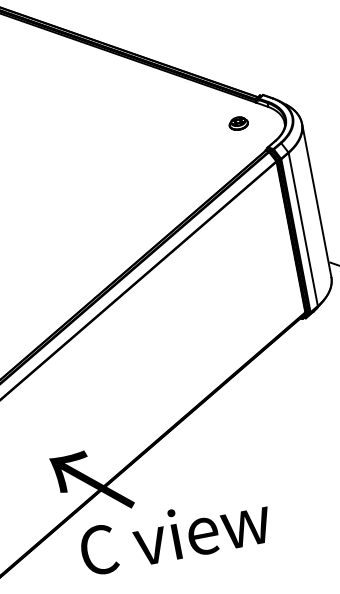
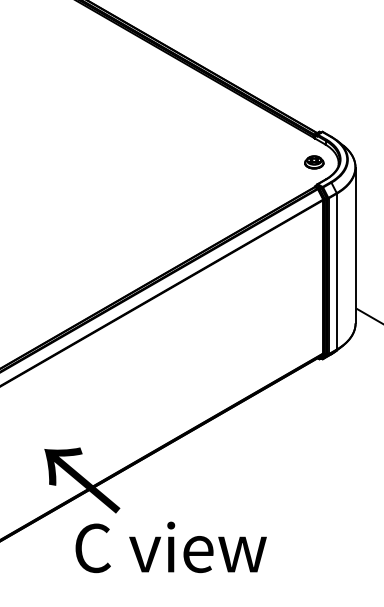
part: (238, 123) -> (314, 162), moved
text: (174, 534) -> (170, 547), moved

